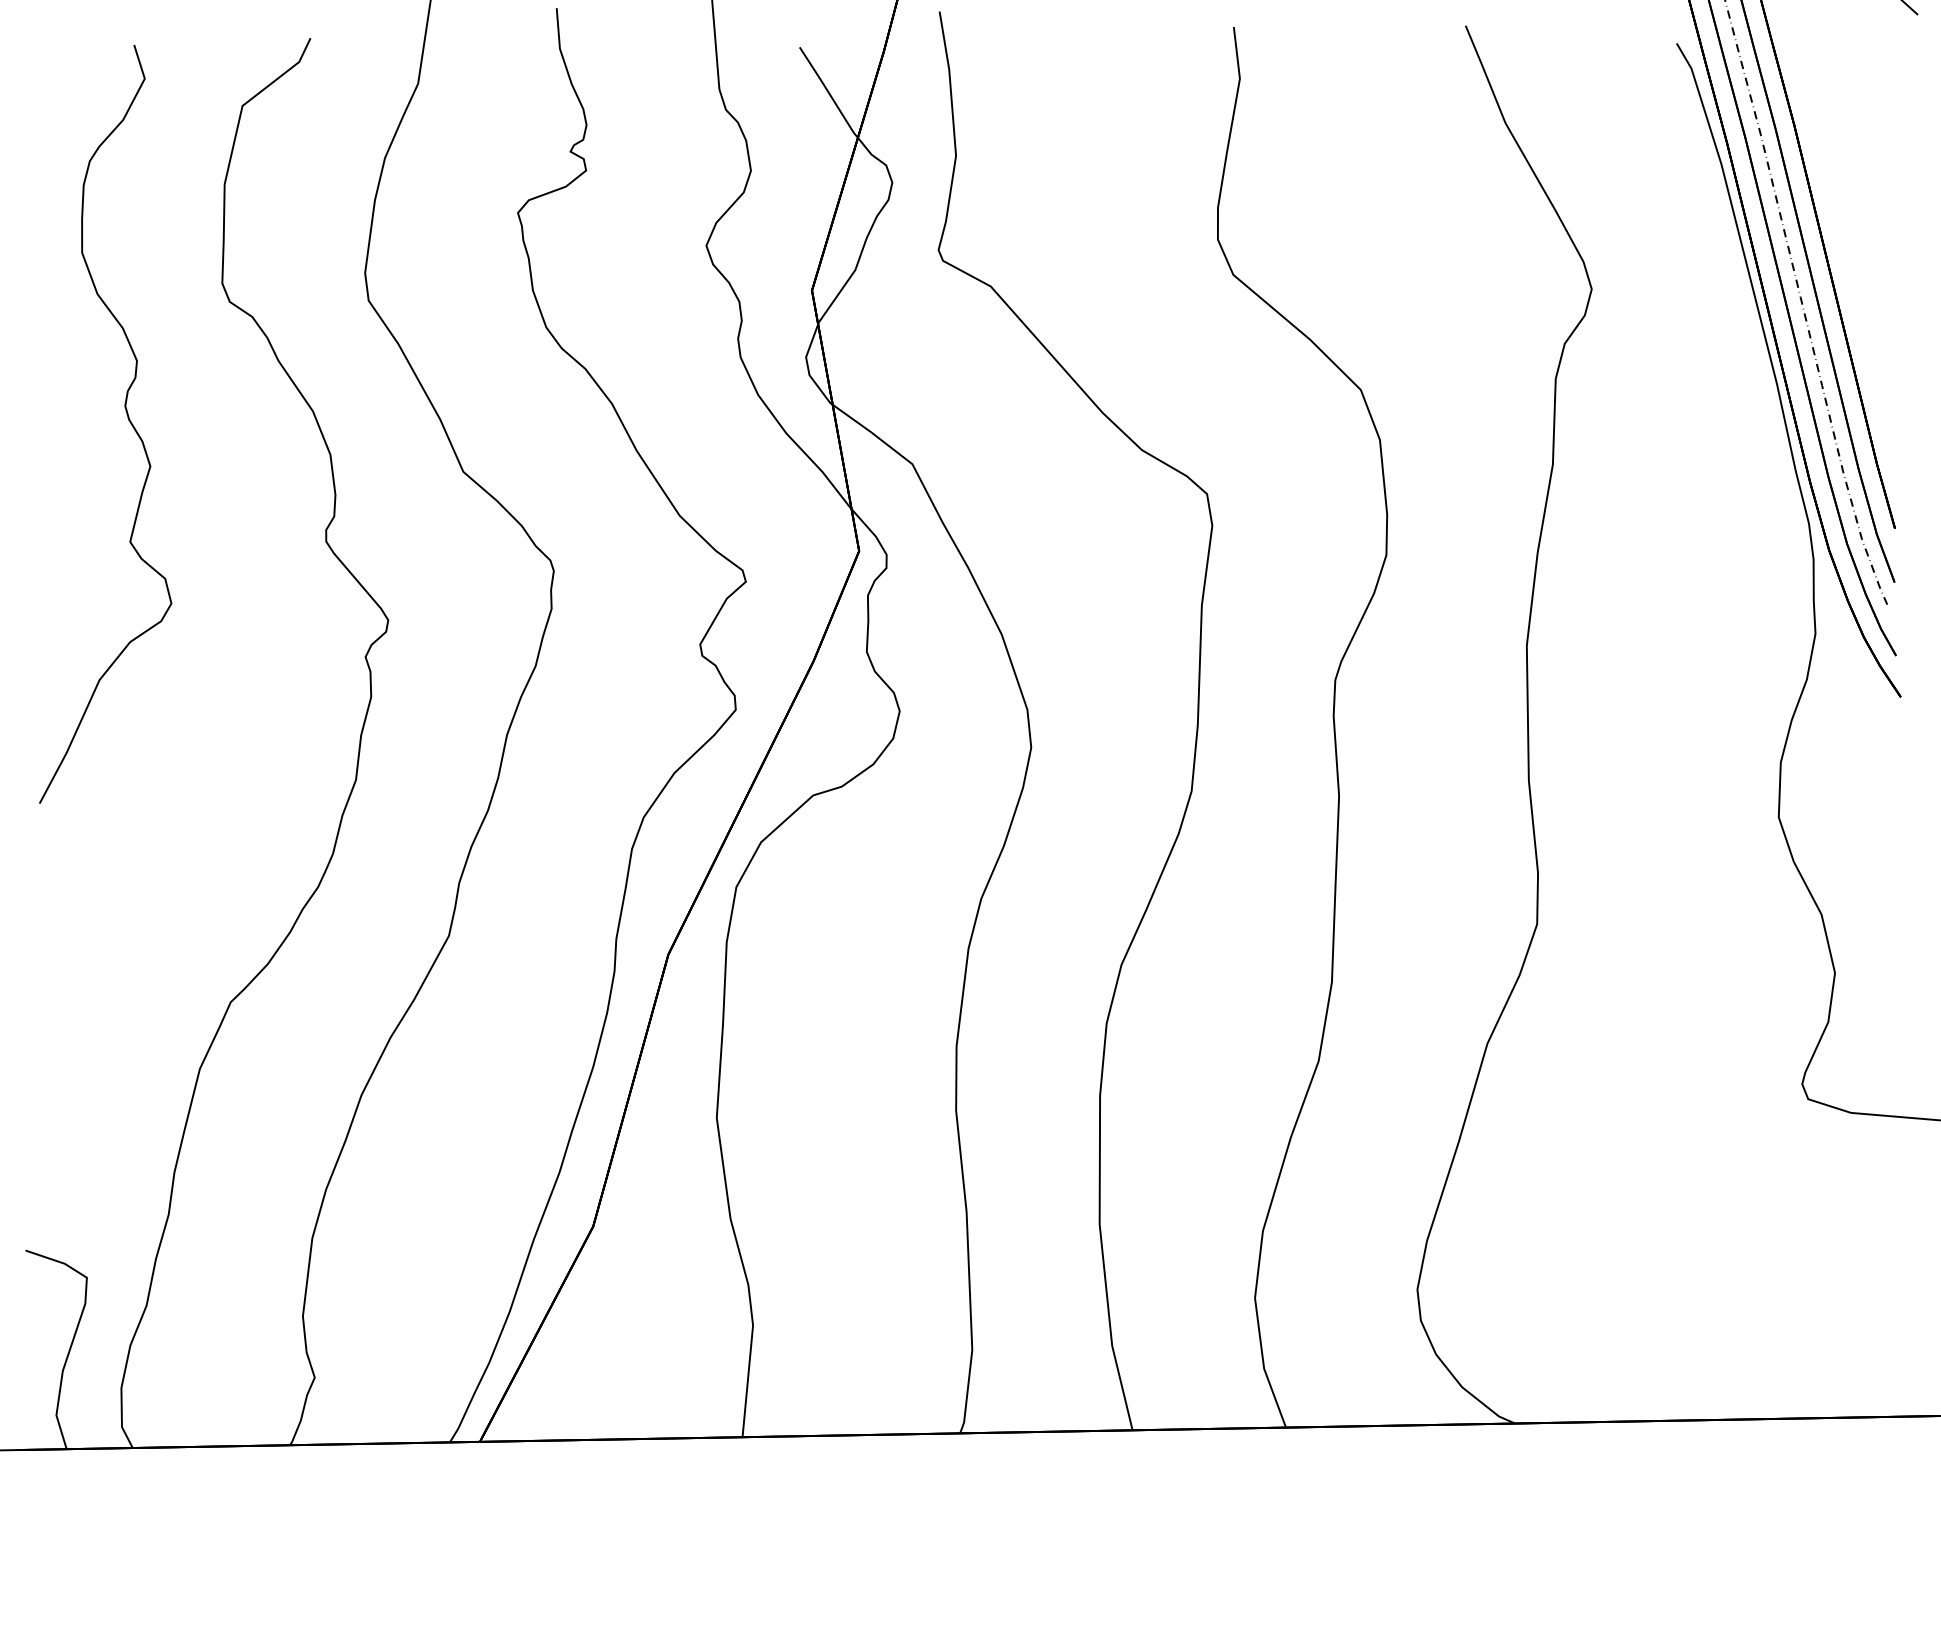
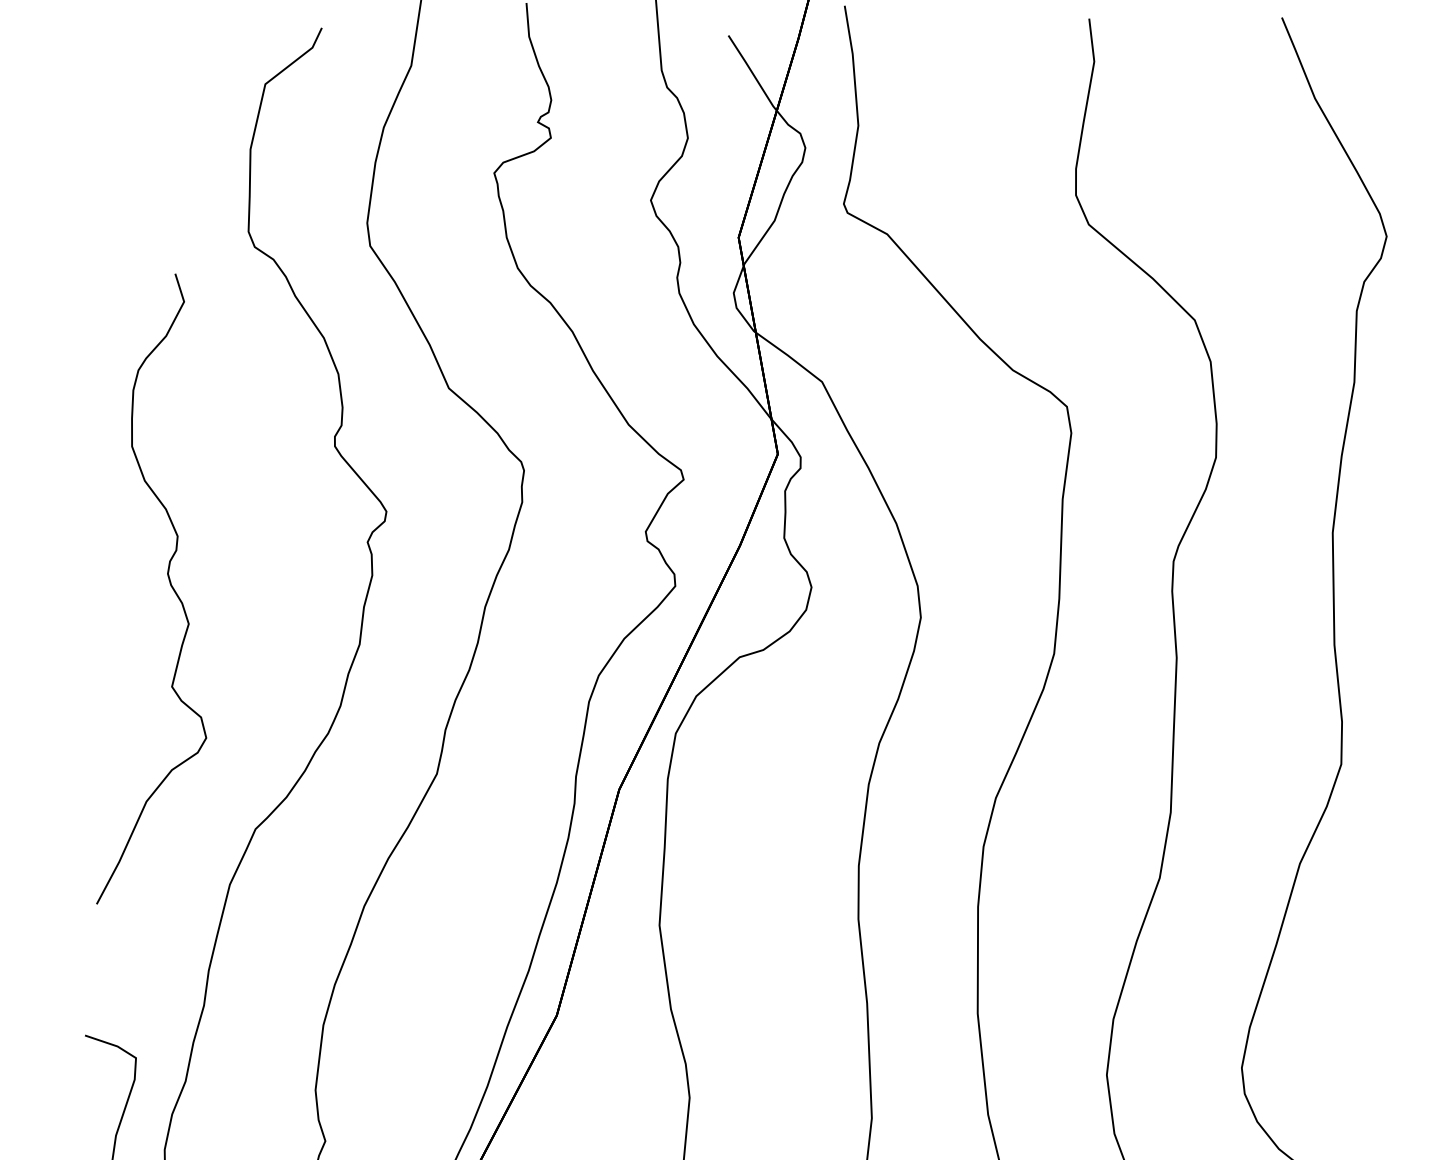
curve: (127, 418) -> (169, 584), moved

